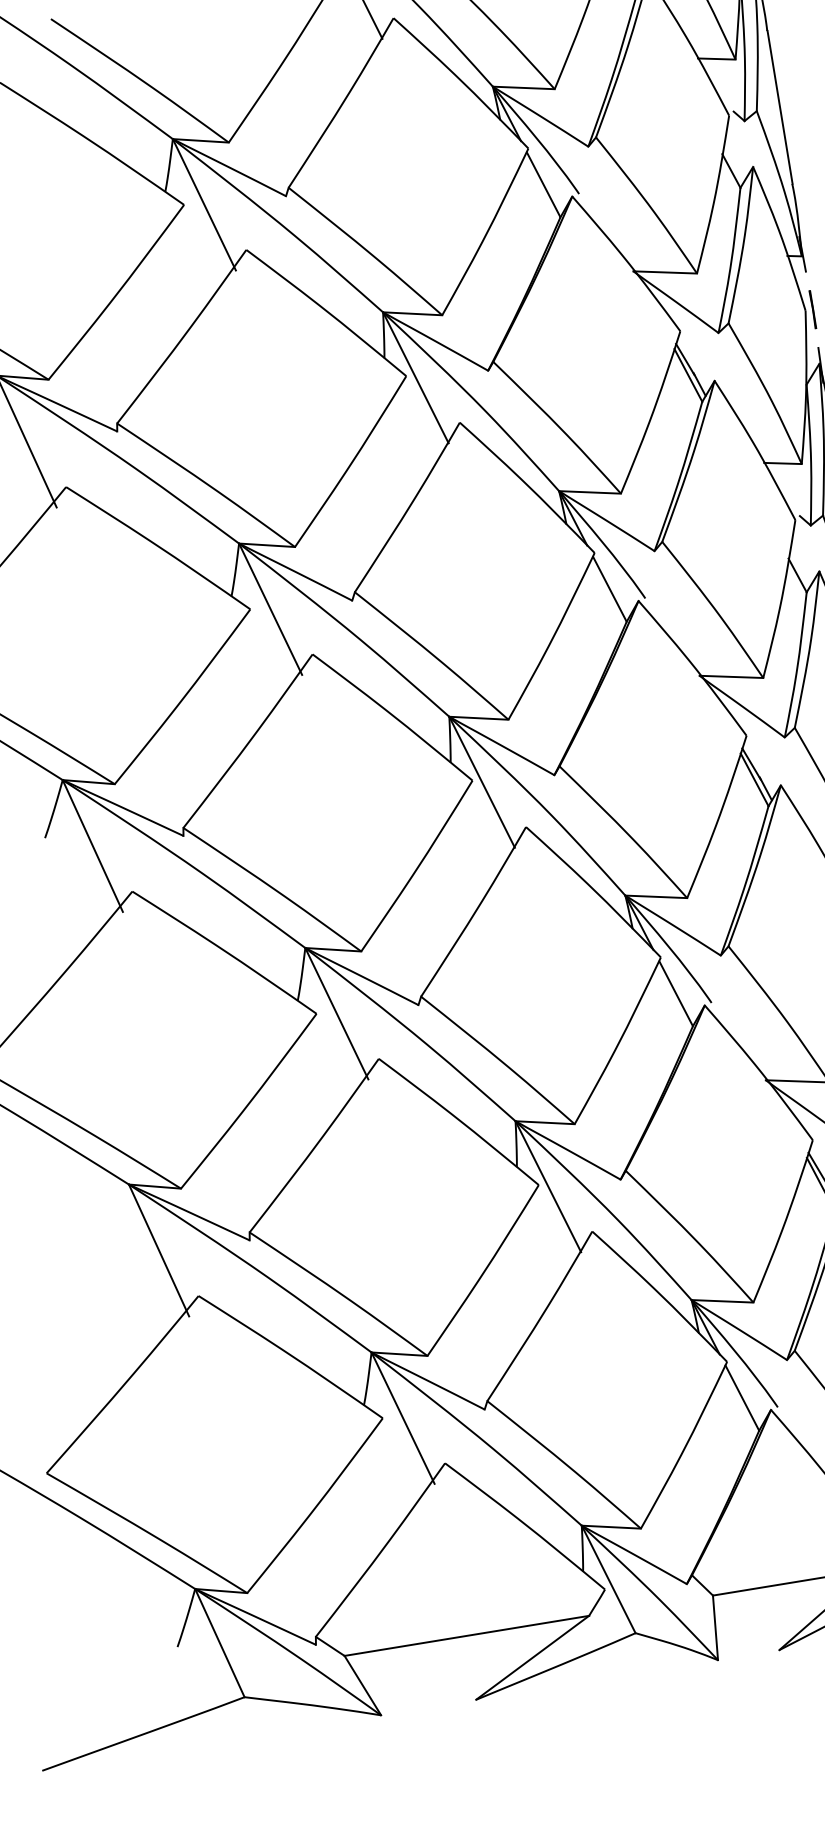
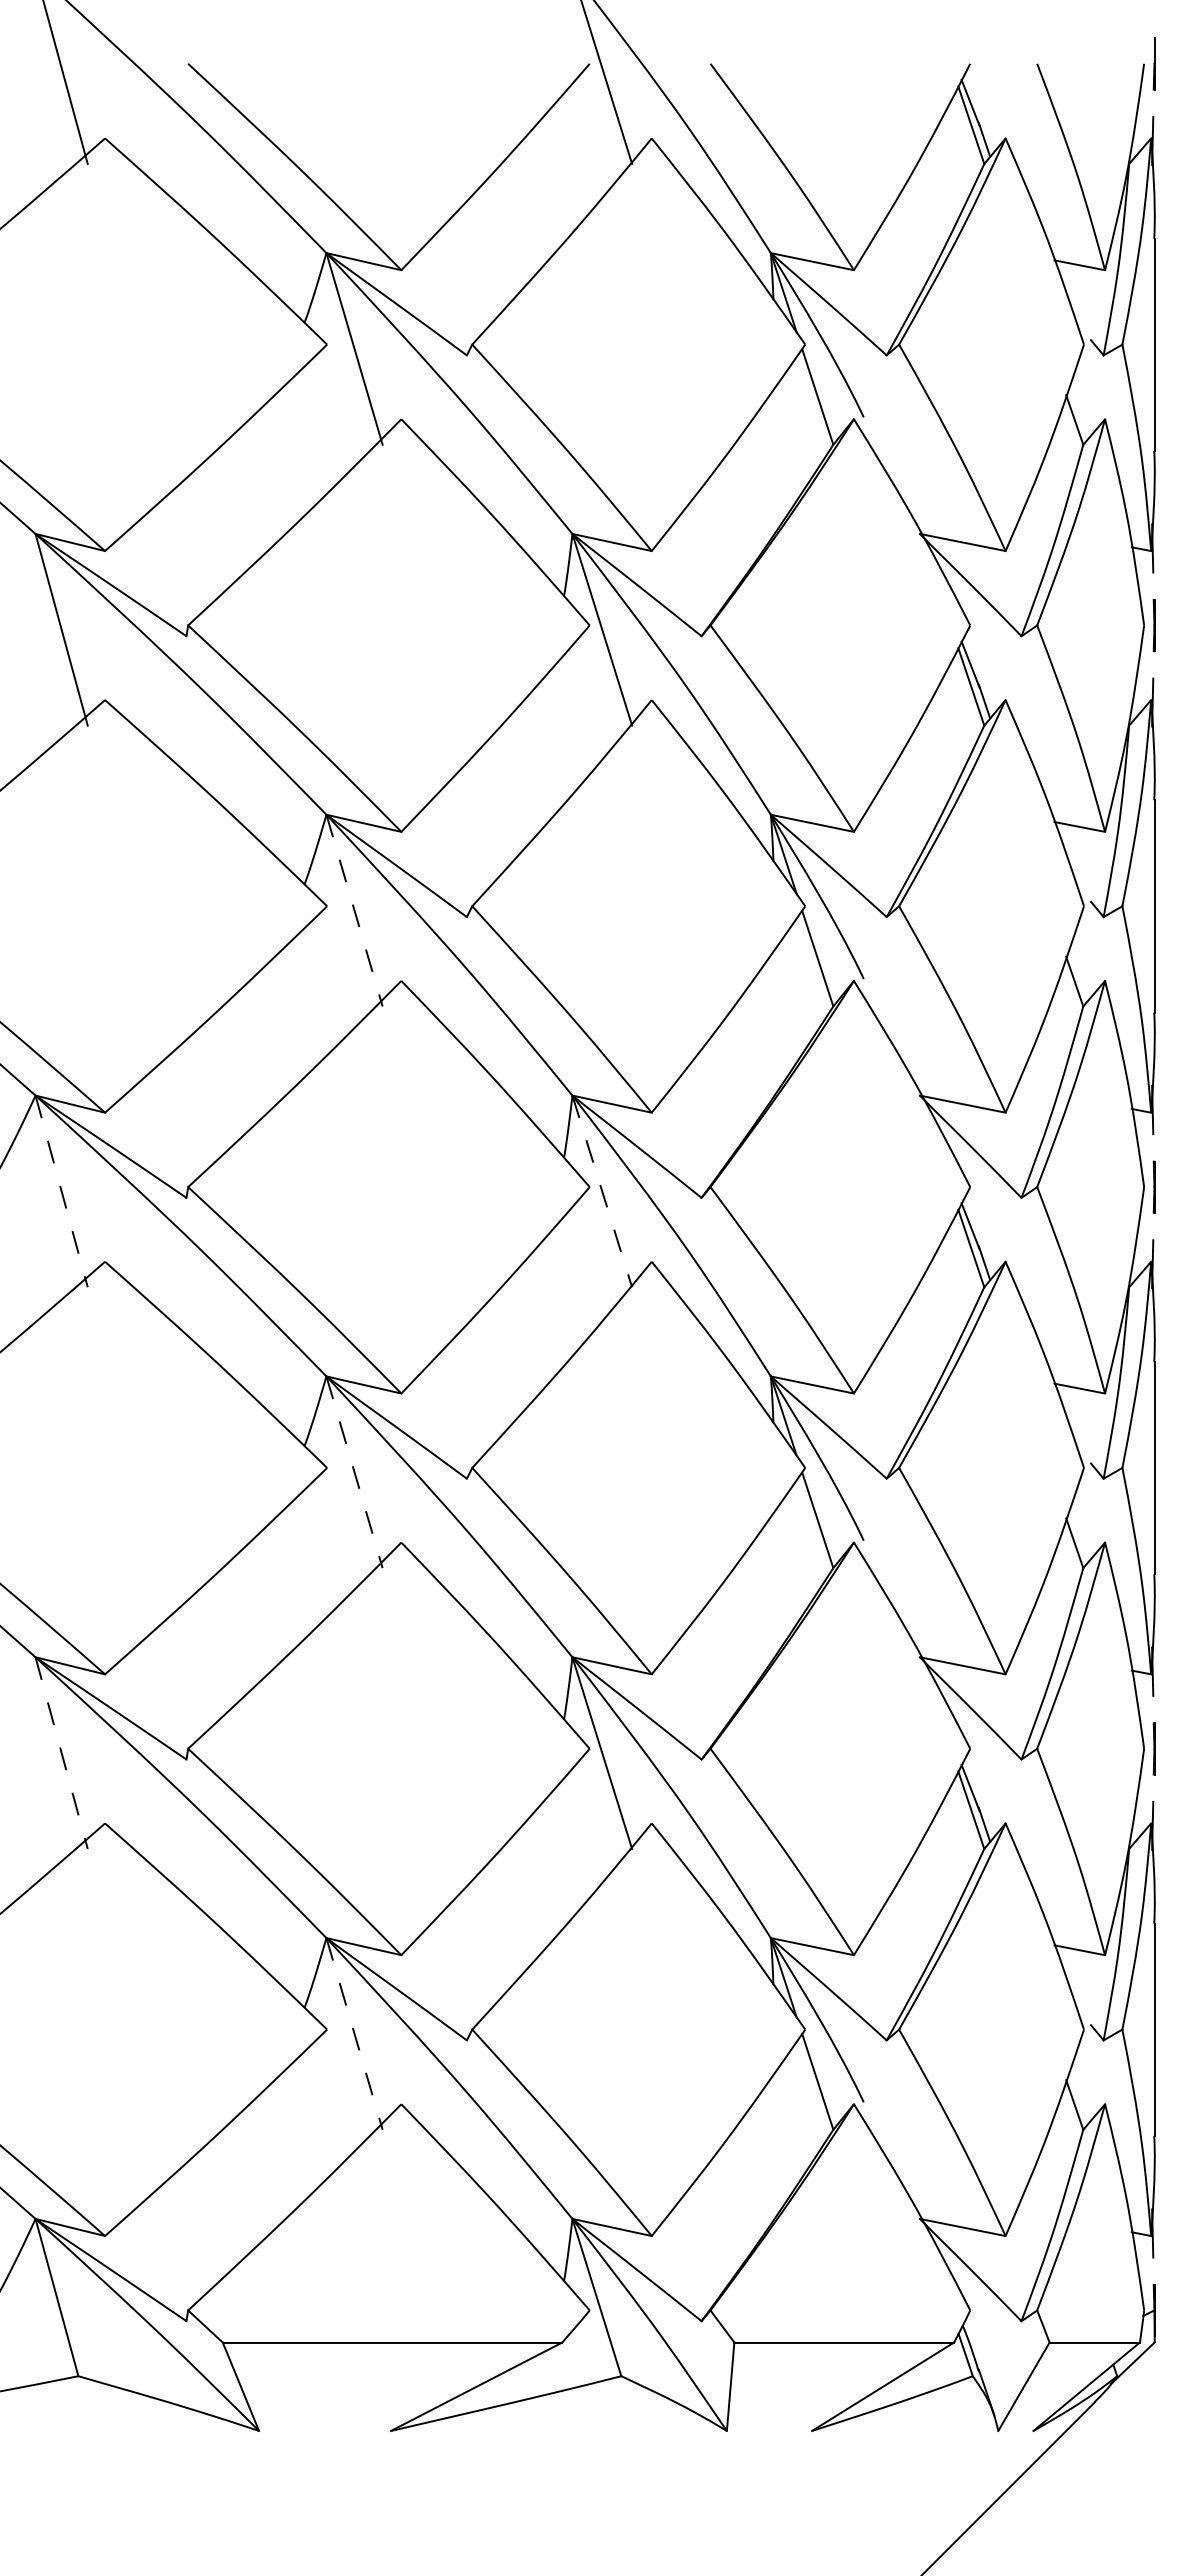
line: (270, 609) -> (354, 910), solid -> dashed
line: (482, 782) -> (602, 1191), solid -> dashed
line: (92, 846) -> (61, 1191), solid -> dashed
line: (336, 1013) -> (354, 1472), solid -> dashed
line: (158, 1250) -> (61, 1753), solid -> dashed
line: (402, 1417) -> (354, 2033), solid -> dashed

